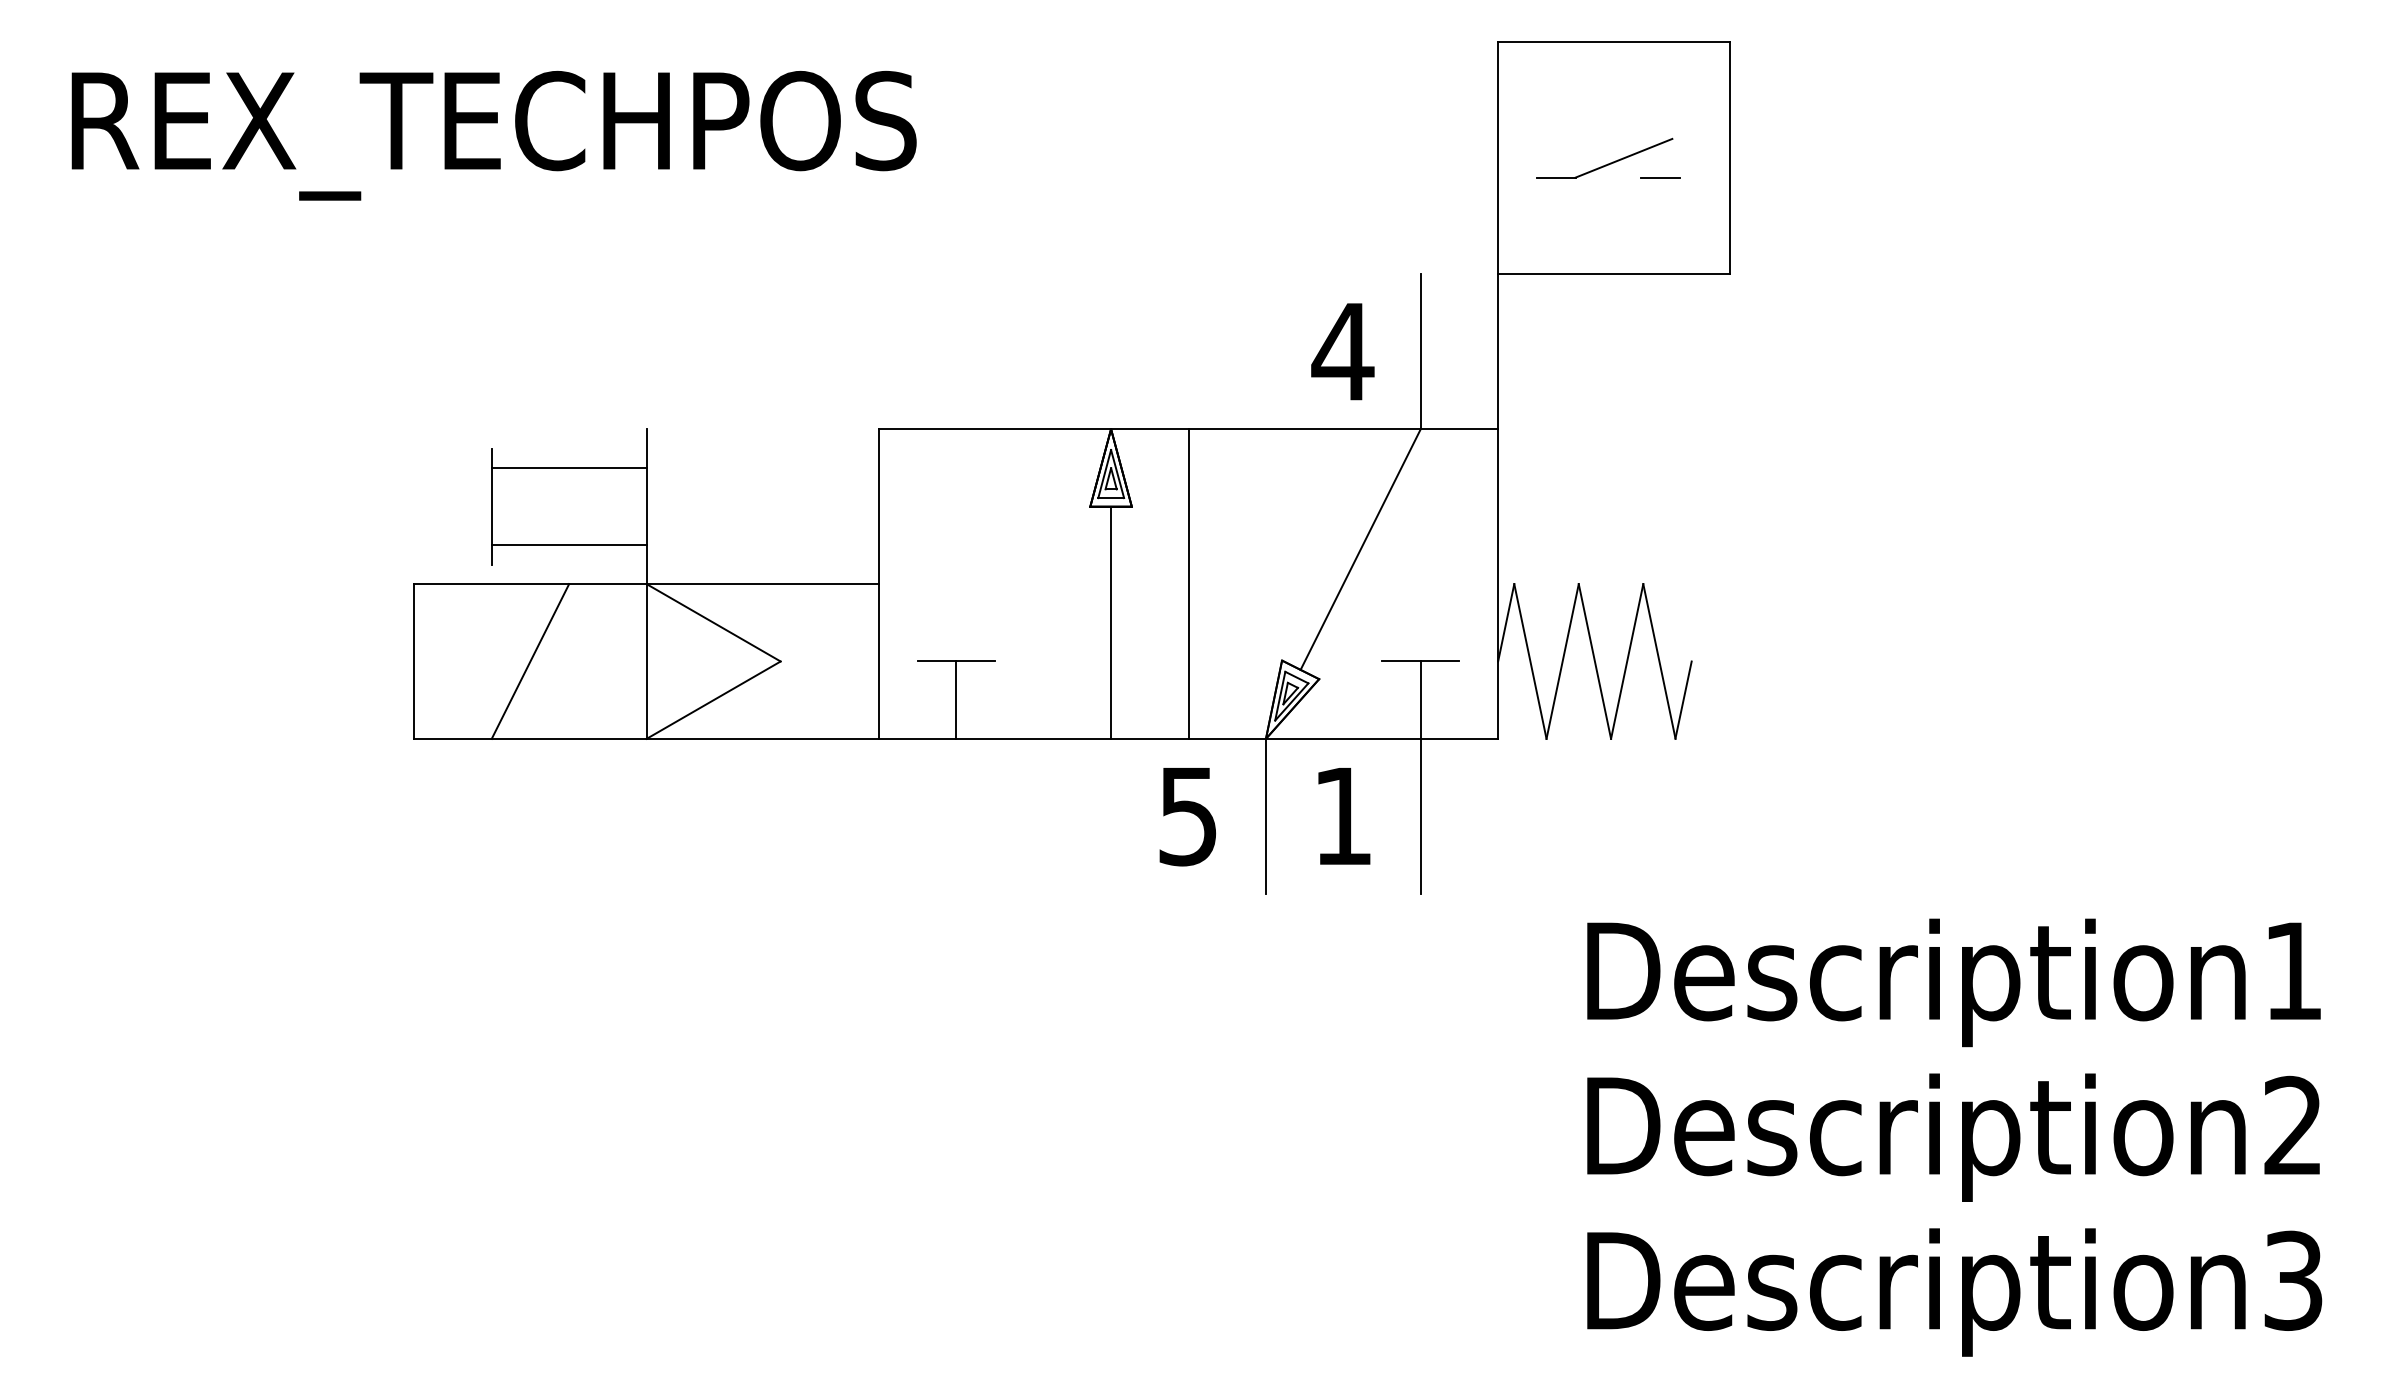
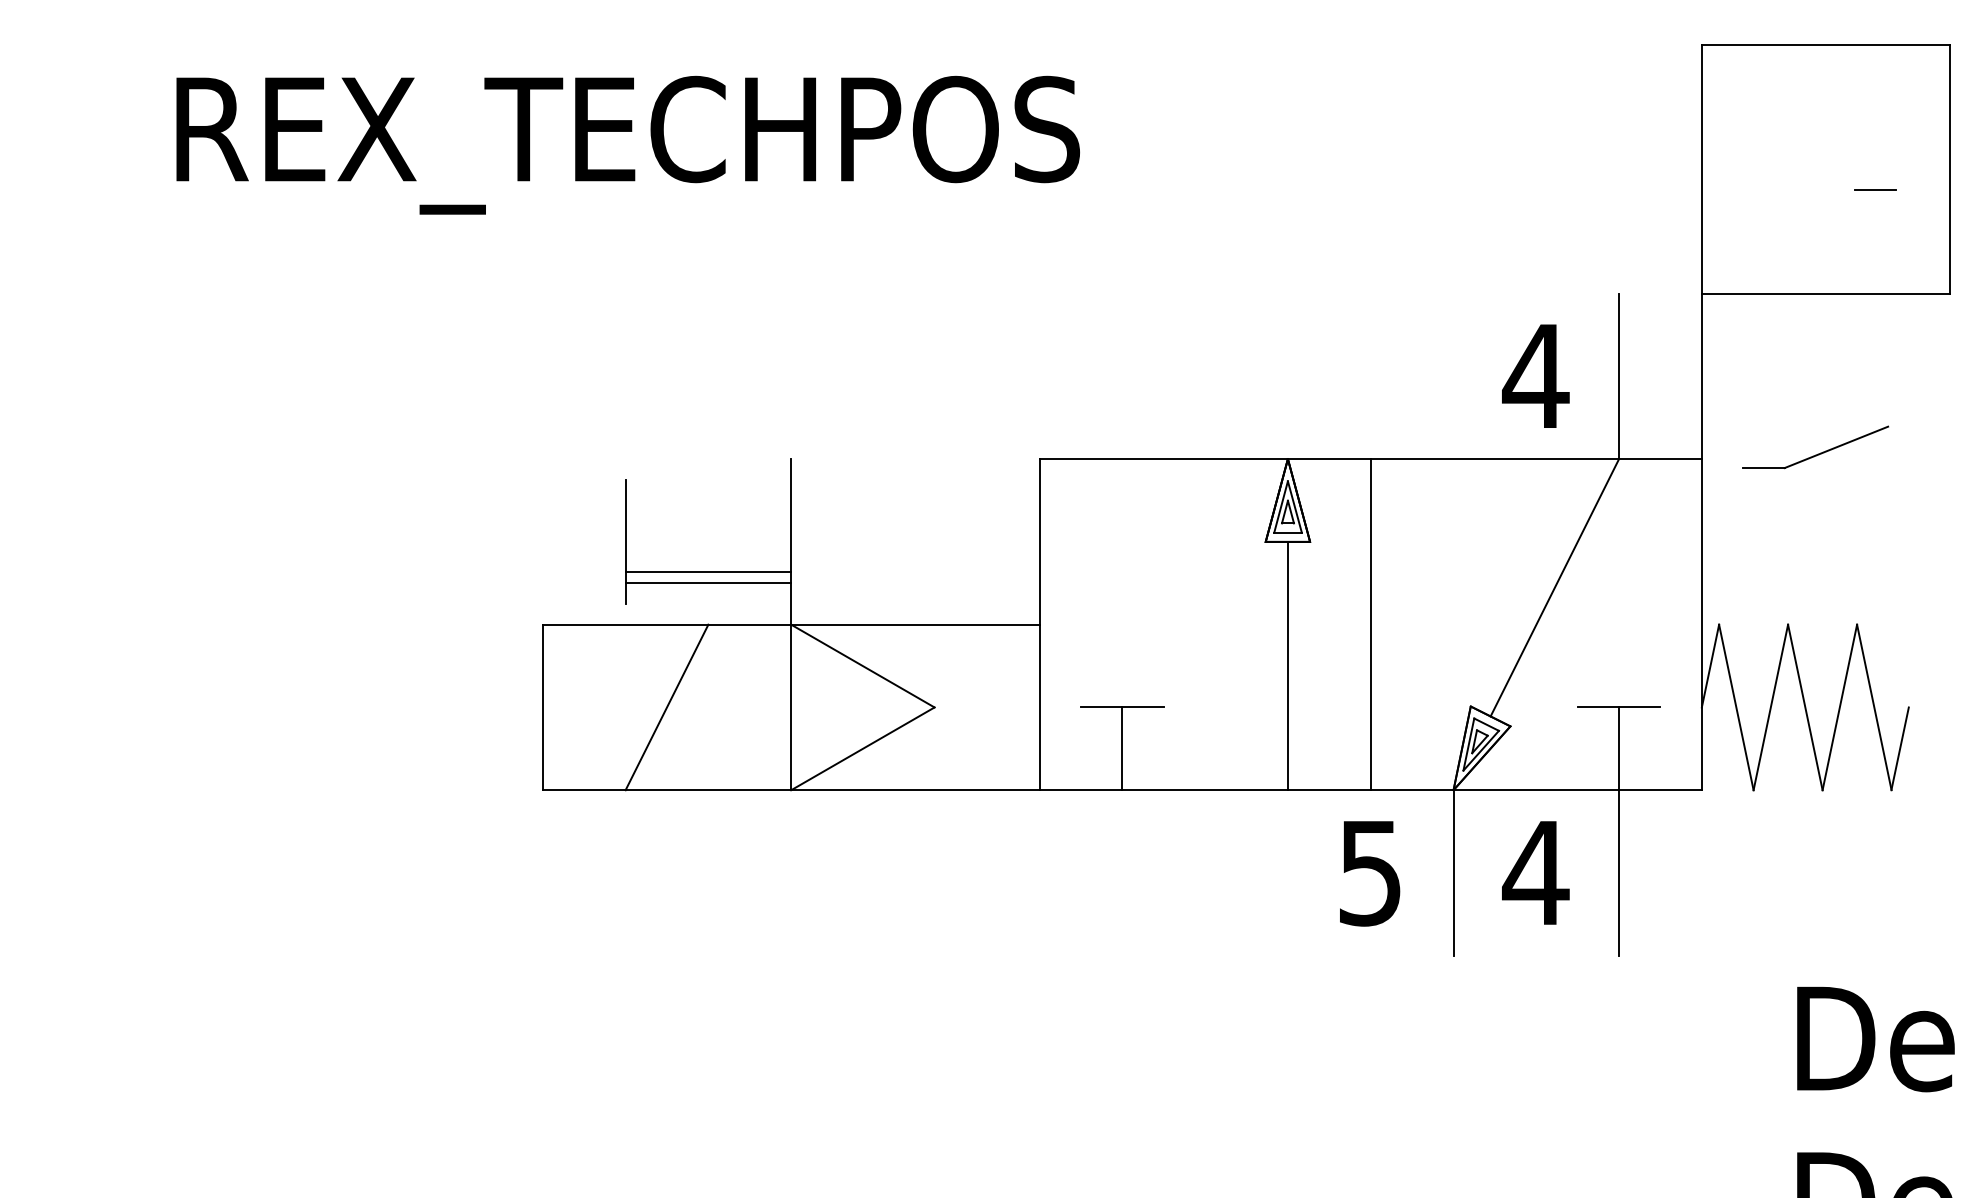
part: (1607, 163) -> (1818, 452), moved
line: (568, 467) -> (707, 571), moved
text: (1342, 816) -> (1535, 873), 1 -> 4

